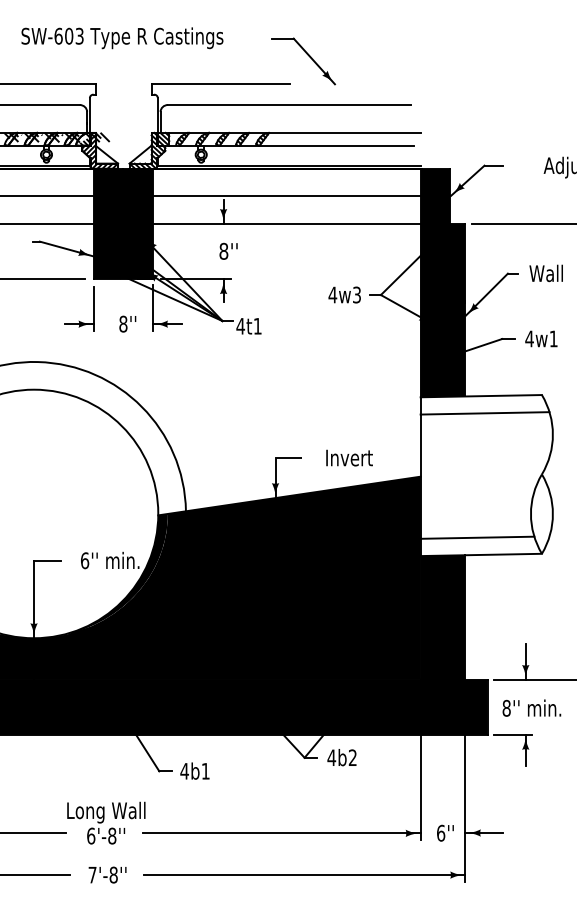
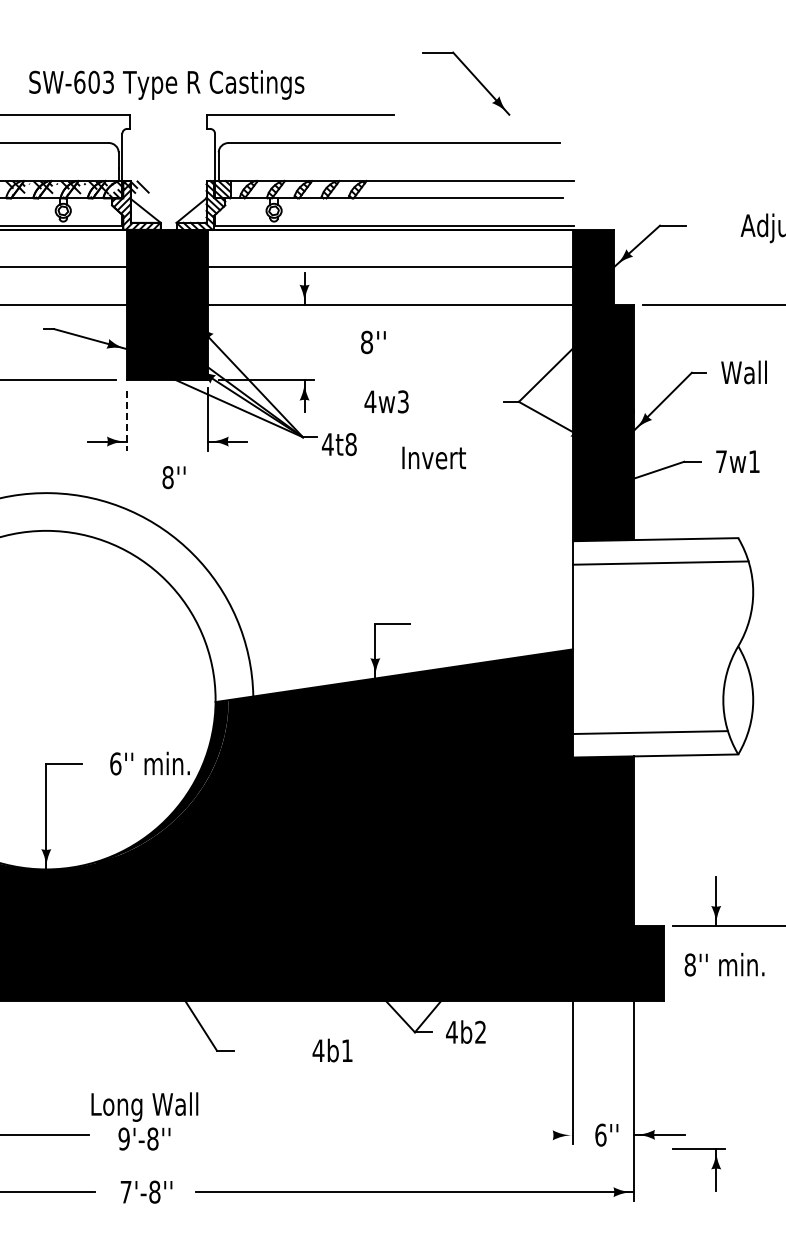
text: (122, 37) -> (166, 84), moved
part: (308, 56) -> (473, 76), moved
text: (228, 251) -> (373, 342), moved
text: (344, 294) -> (386, 401), moved
line: (93, 309) -> (127, 421), solid -> dashed
text: (127, 324) -> (173, 477), moved
text: (257, 326) -> (350, 444), 4t1 -> 4t8
text: (529, 338) -> (721, 461), 4w1 -> 7w1
text: (349, 457) -> (433, 457), moved
part: (522, 749) -> (711, 1169), moved
text: (194, 771) -> (332, 1050), moved
line: (281, 833) -> (383, 1135), removed
text: (90, 835) -> (123, 1138), 6'-8'' -> 9'-8''

